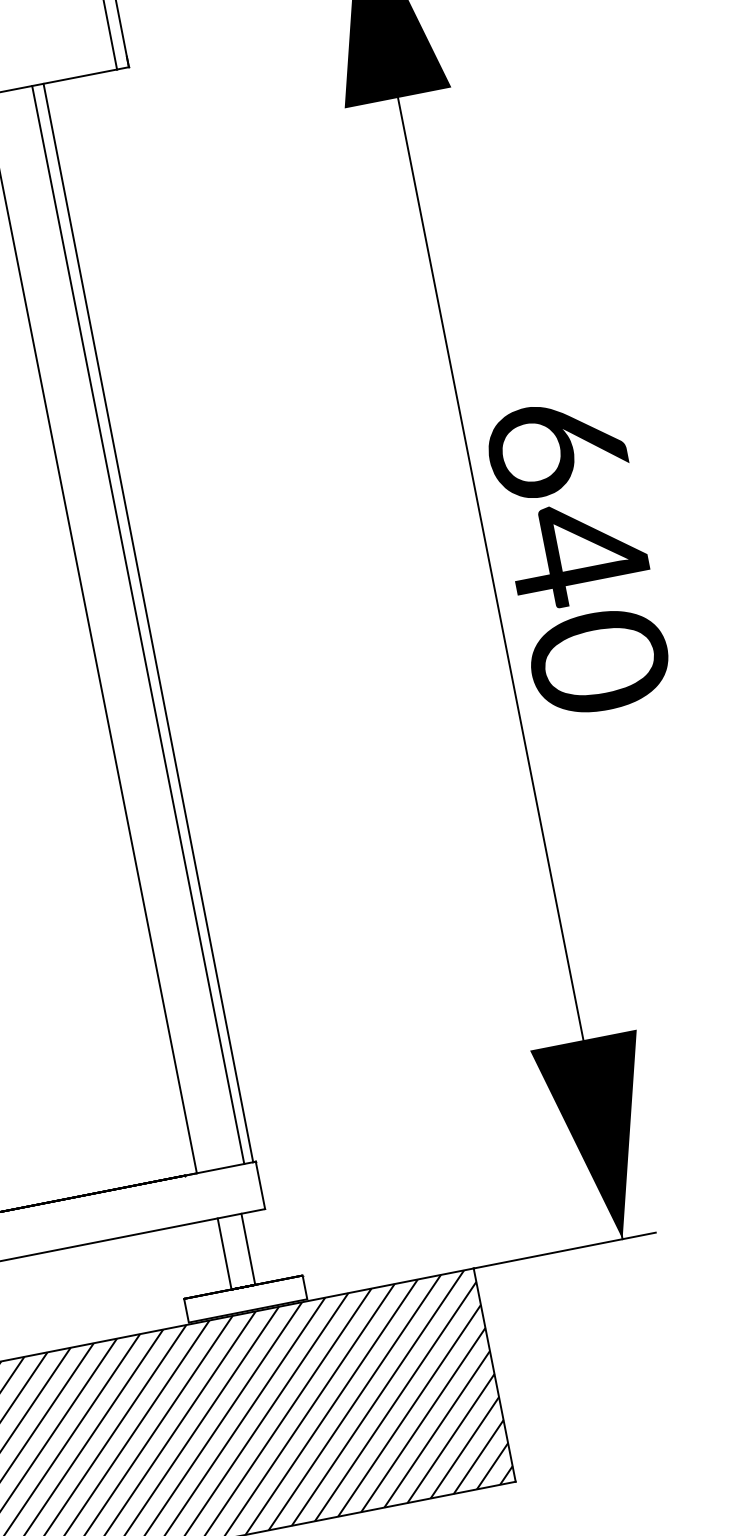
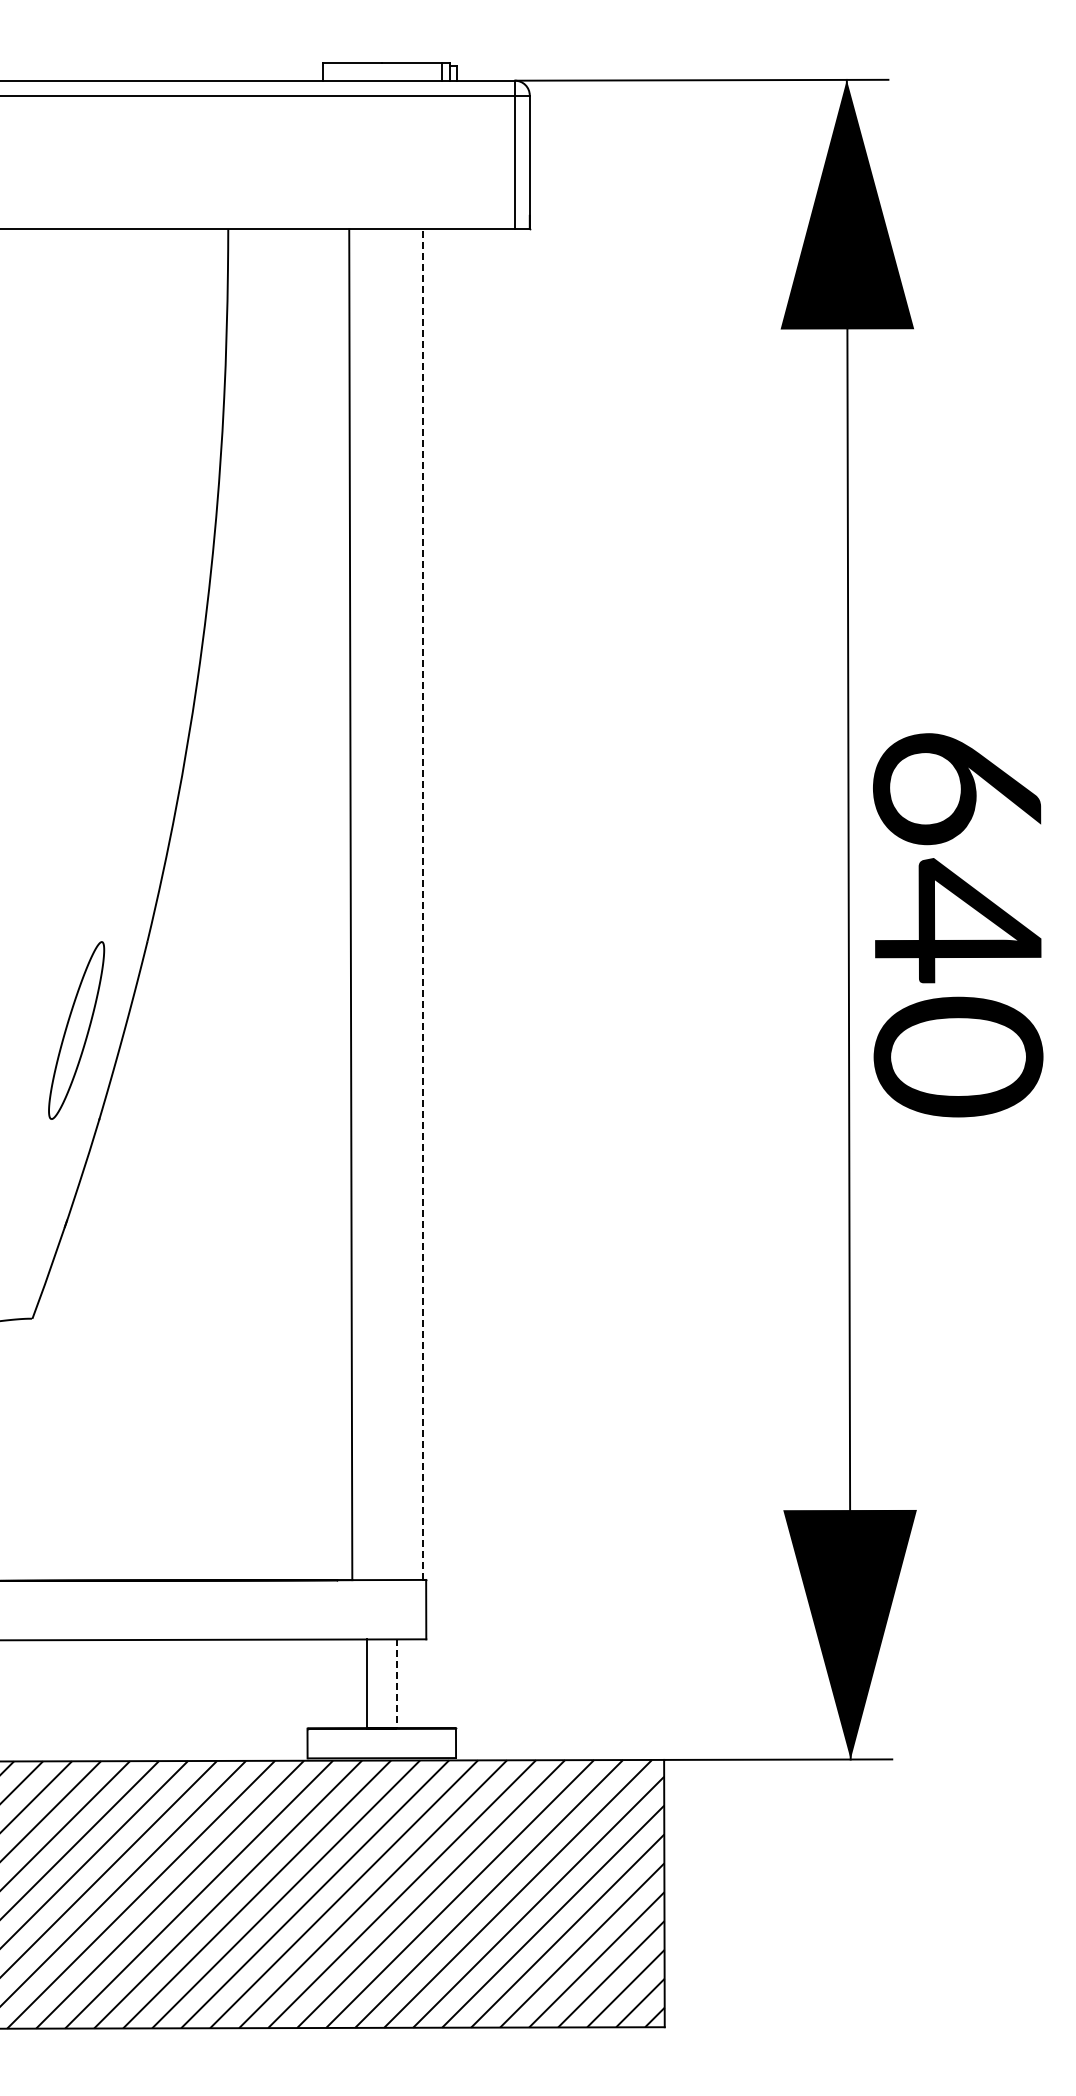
line: (148, 623) -> (422, 904), solid -> dashed
line: (137, 625) -> (409, 904), removed
line: (248, 1248) -> (396, 1683), solid -> dashed

